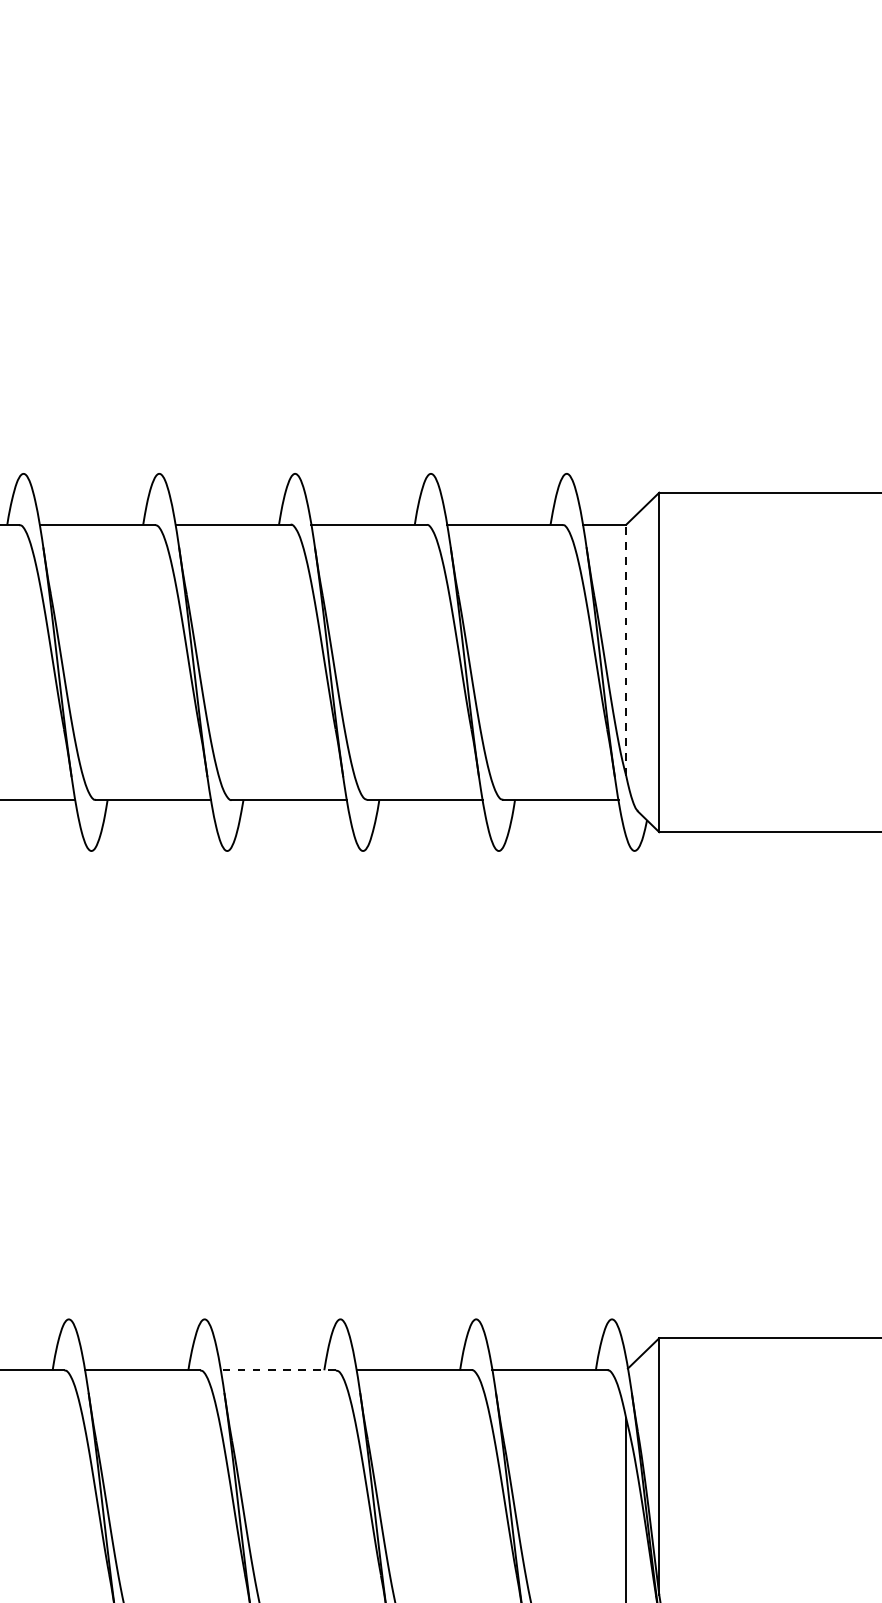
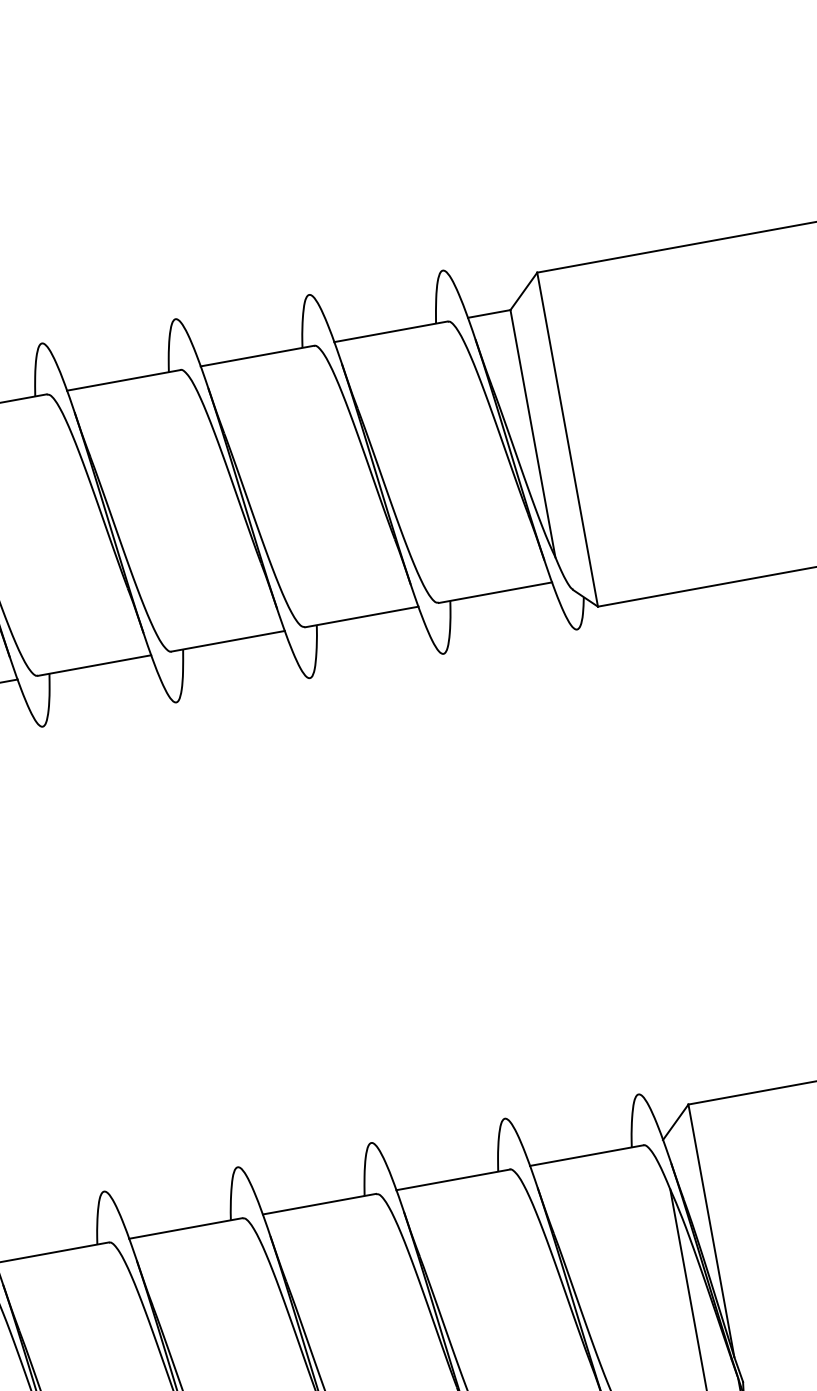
line: (626, 650) -> (533, 433), dashed -> solid
line: (277, 1370) -> (318, 1204), dashed -> solid

